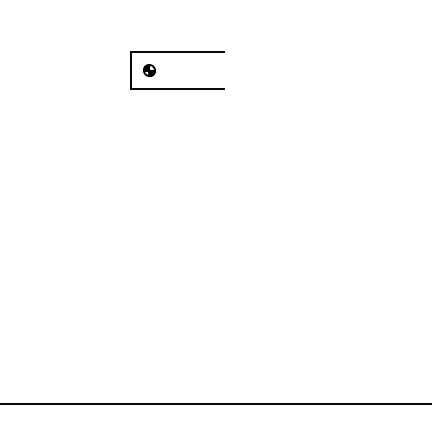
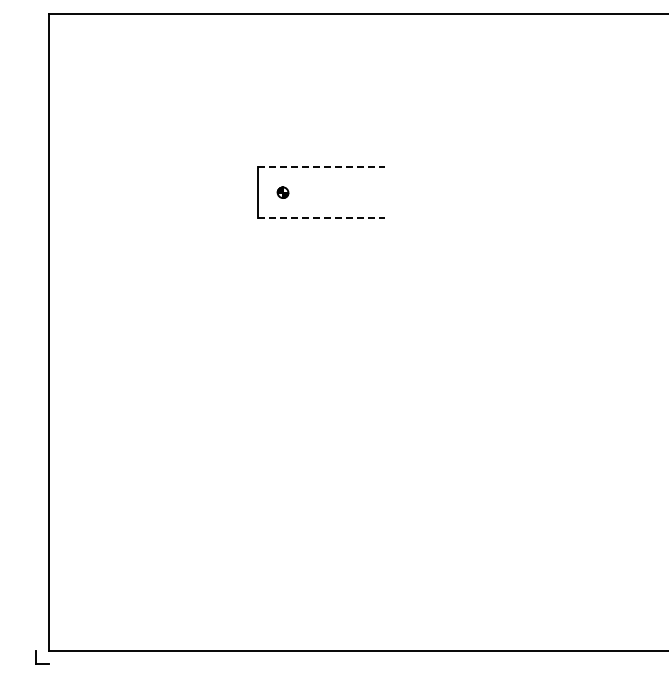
line: (177, 52) -> (321, 167), solid -> dashed
part: (149, 70) -> (282, 192), size x0.7
line: (177, 89) -> (321, 218), solid -> dashed

